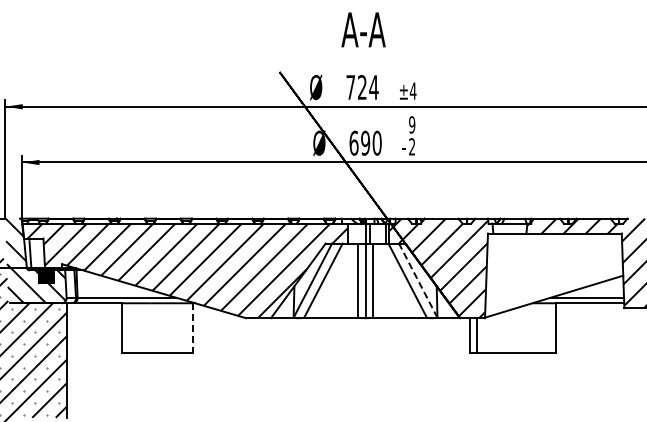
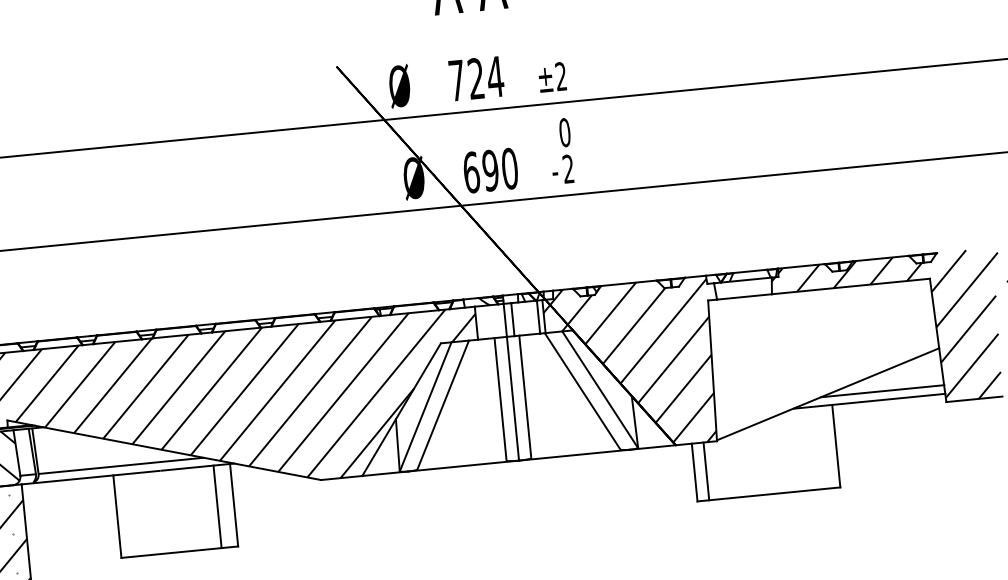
text: (412, 90) -> (559, 75), ±4 -> ±2
text: (412, 124) -> (565, 131), 9 -> 0
line: (418, 280) -> (600, 389), dashed -> solid
line: (182, 328) -> (217, 507), added
line: (192, 328) -> (233, 505), dashed -> solid

